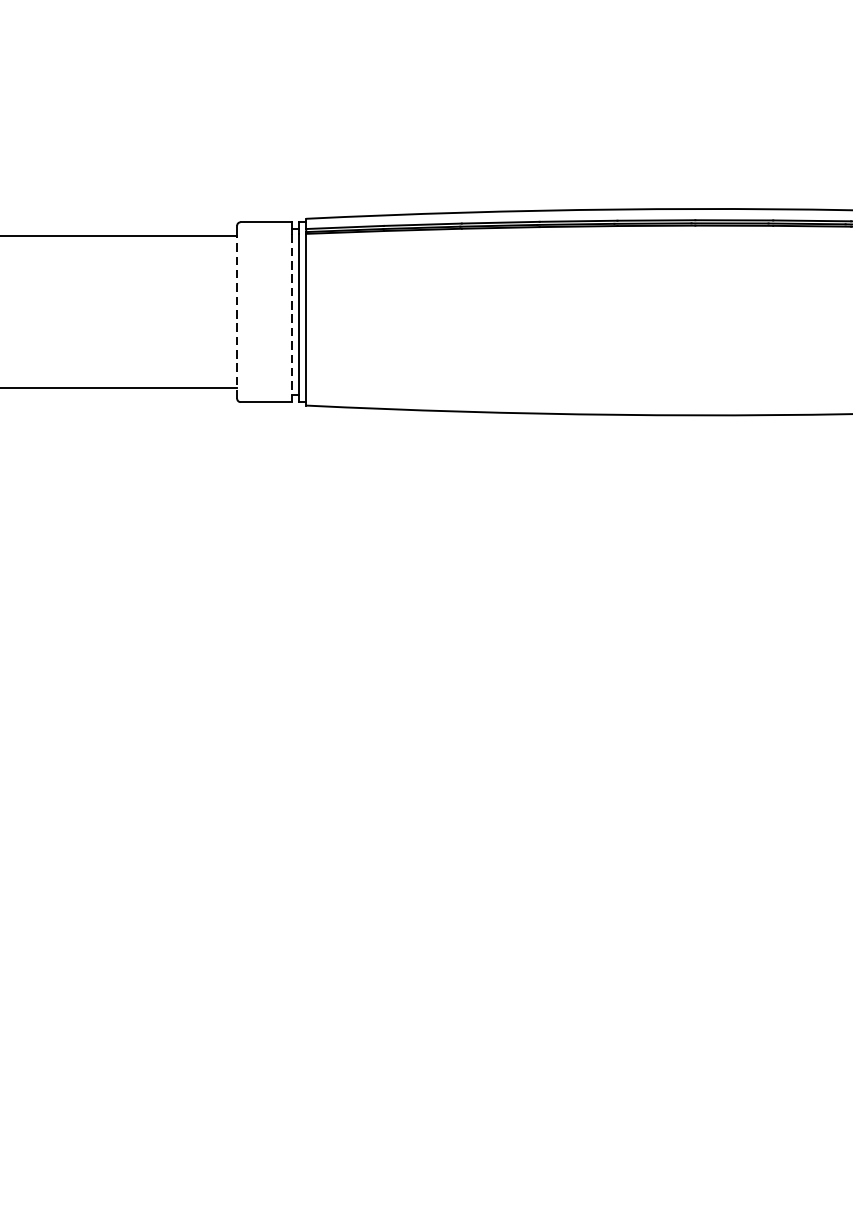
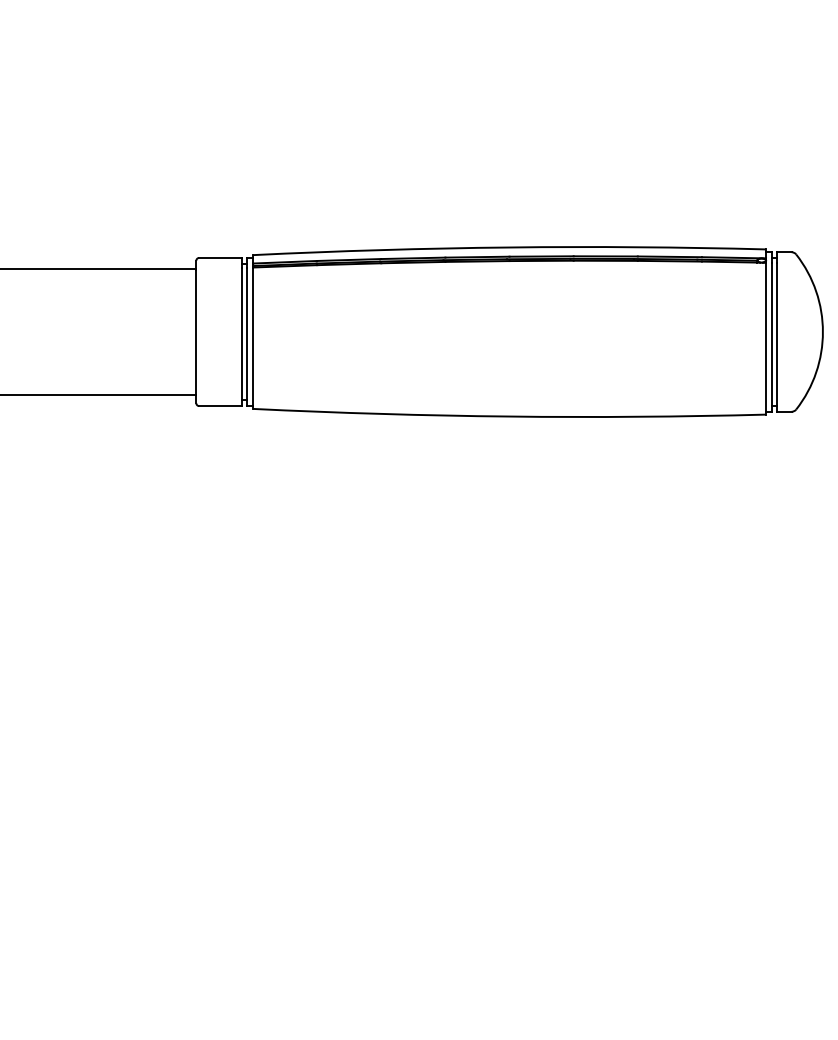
line: (237, 317) -> (196, 336), dashed -> solid
line: (292, 318) -> (241, 337), dashed -> solid

